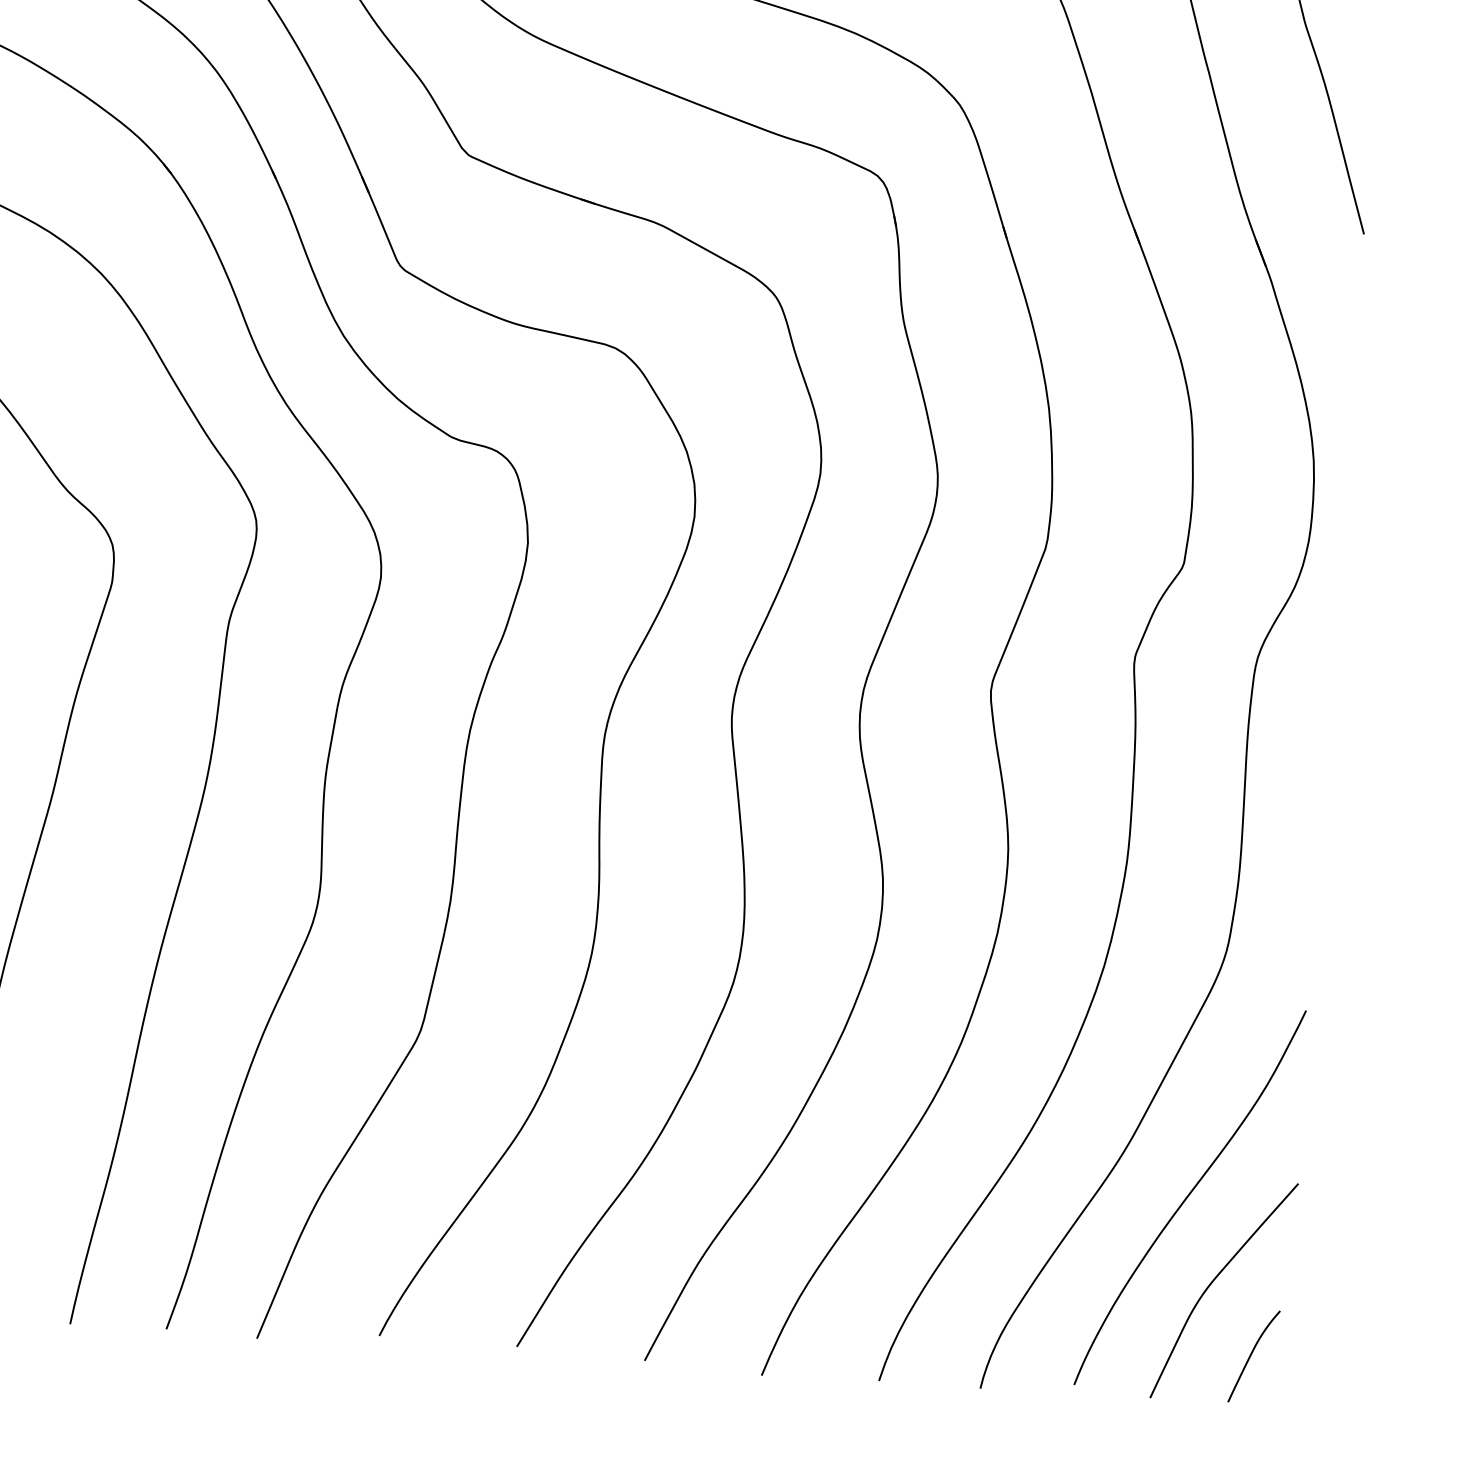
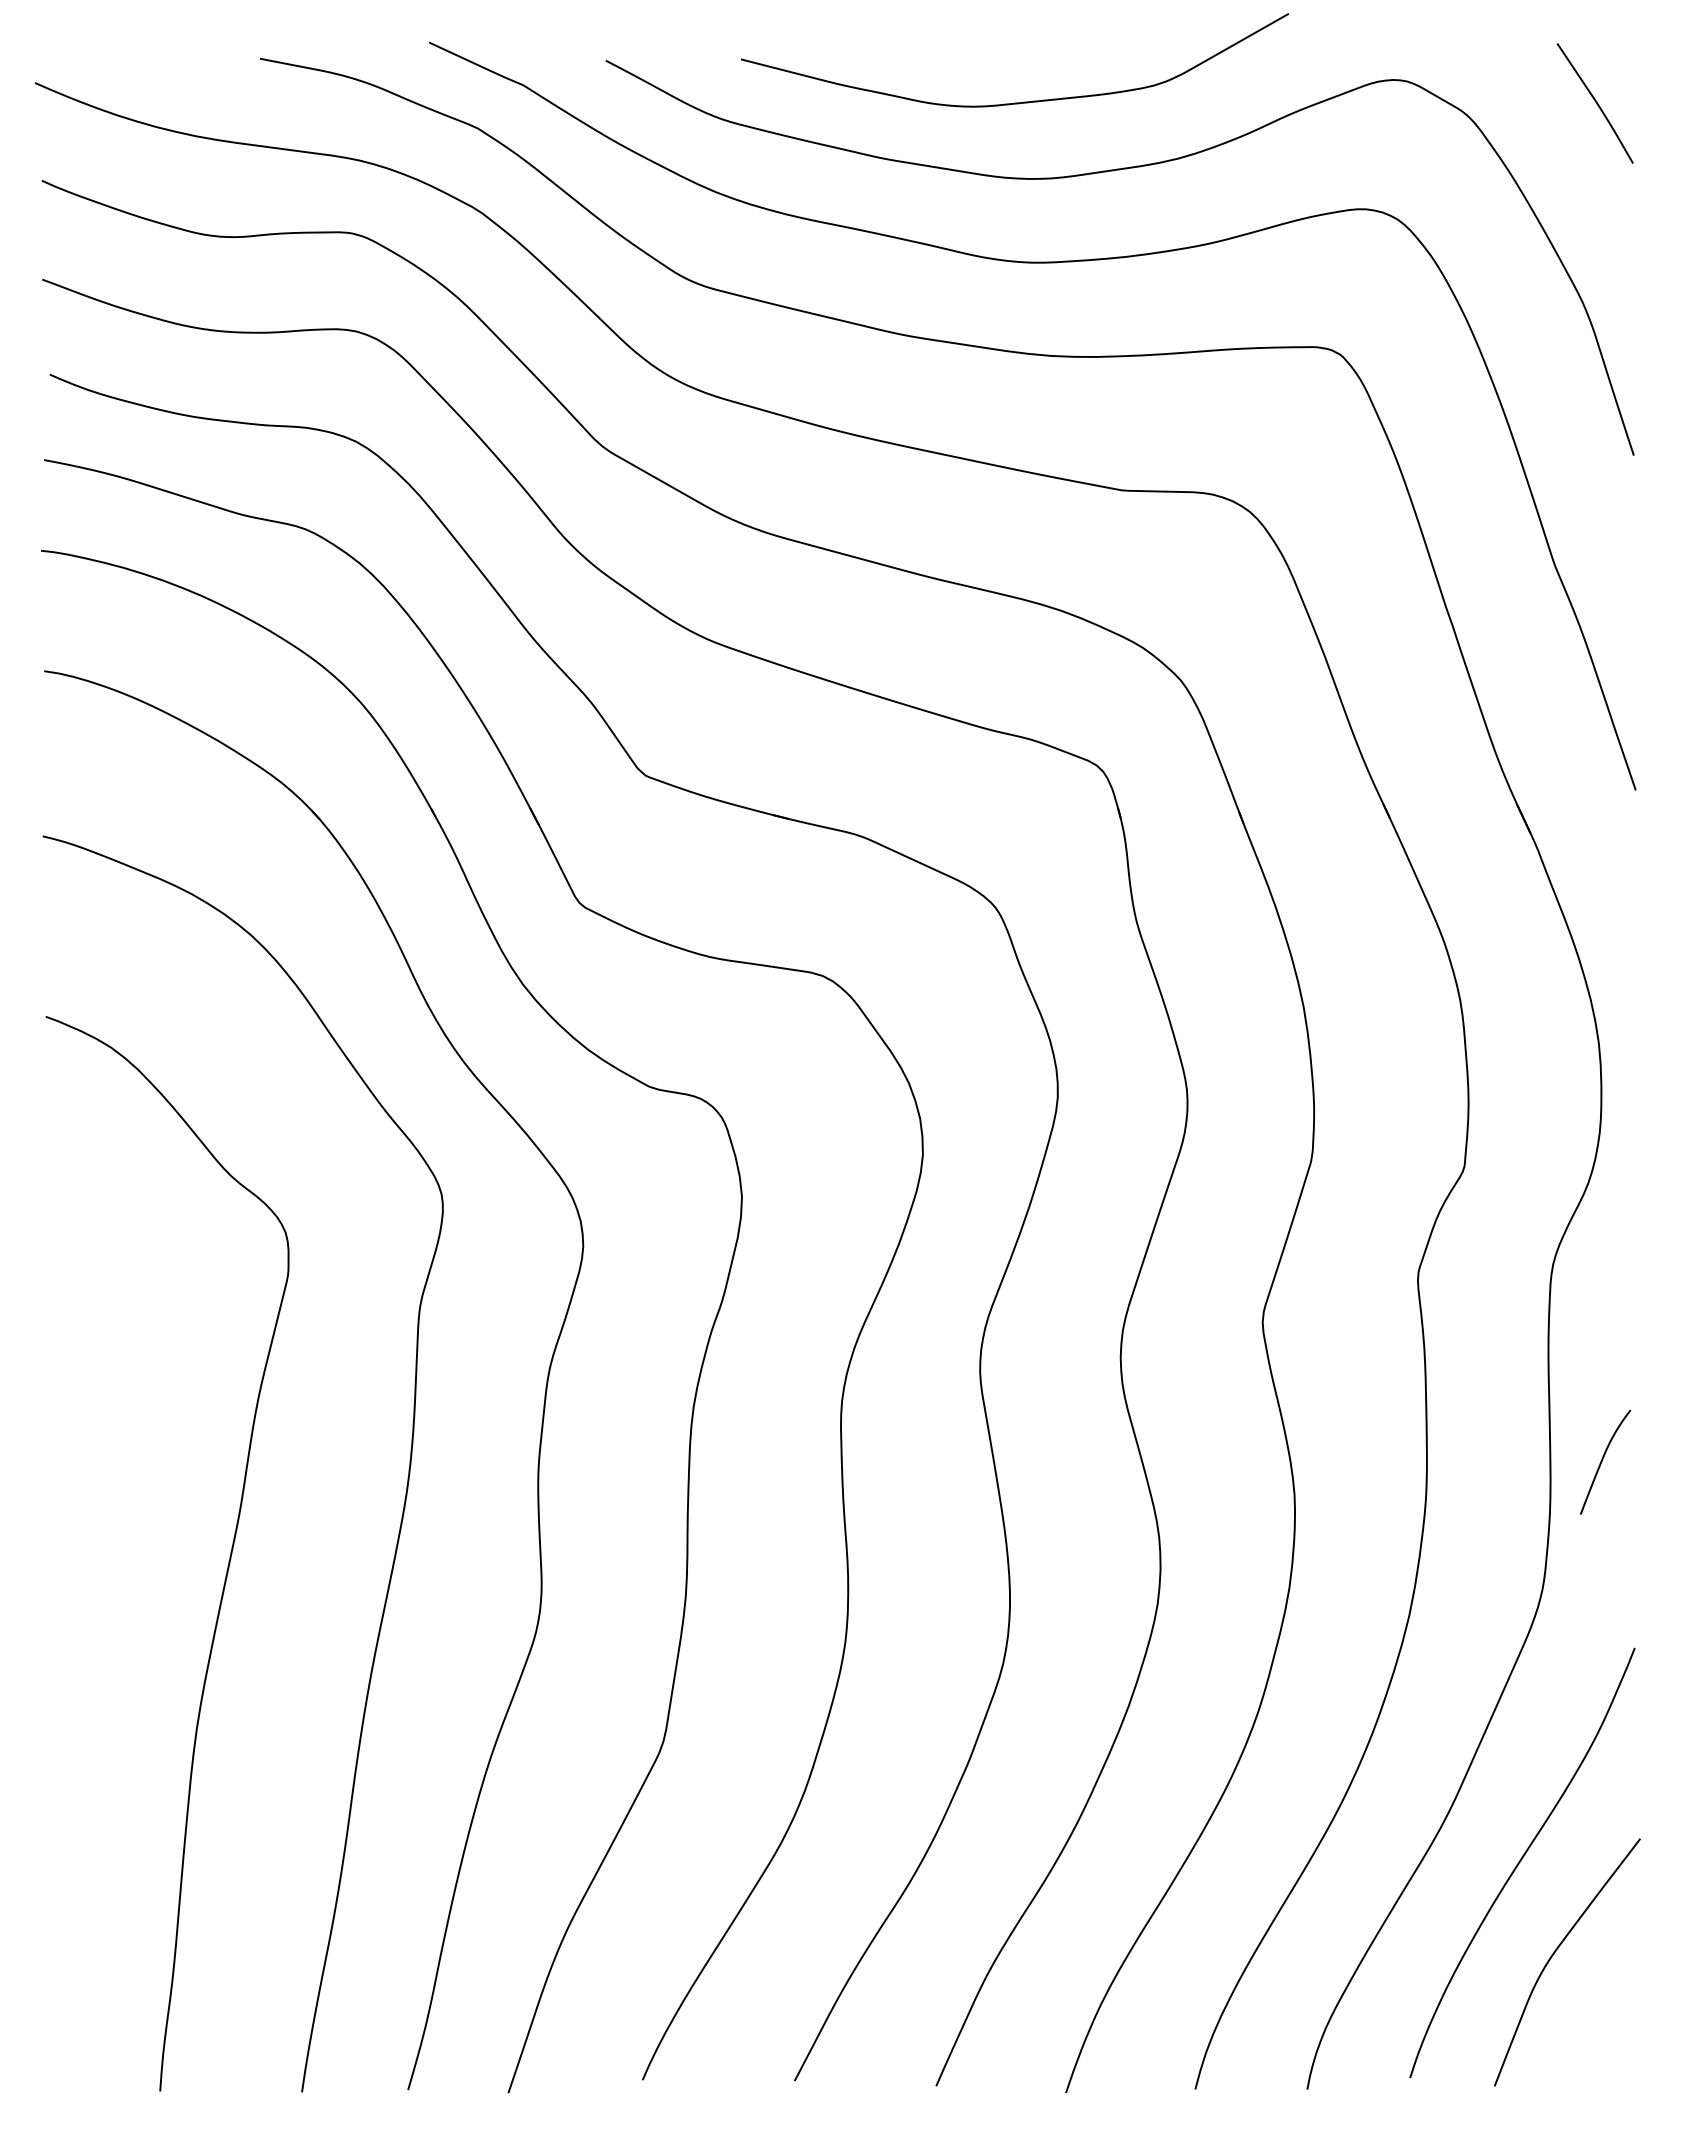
curve: (1251, 1356) -> (1602, 1462), moved

